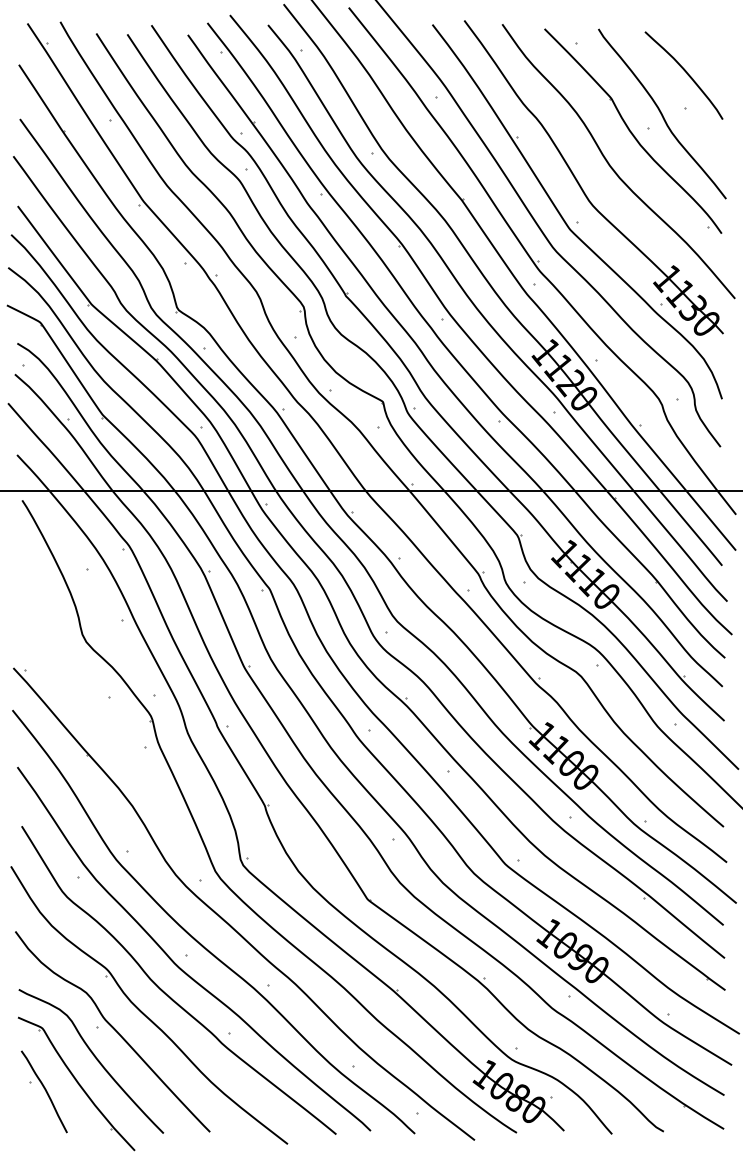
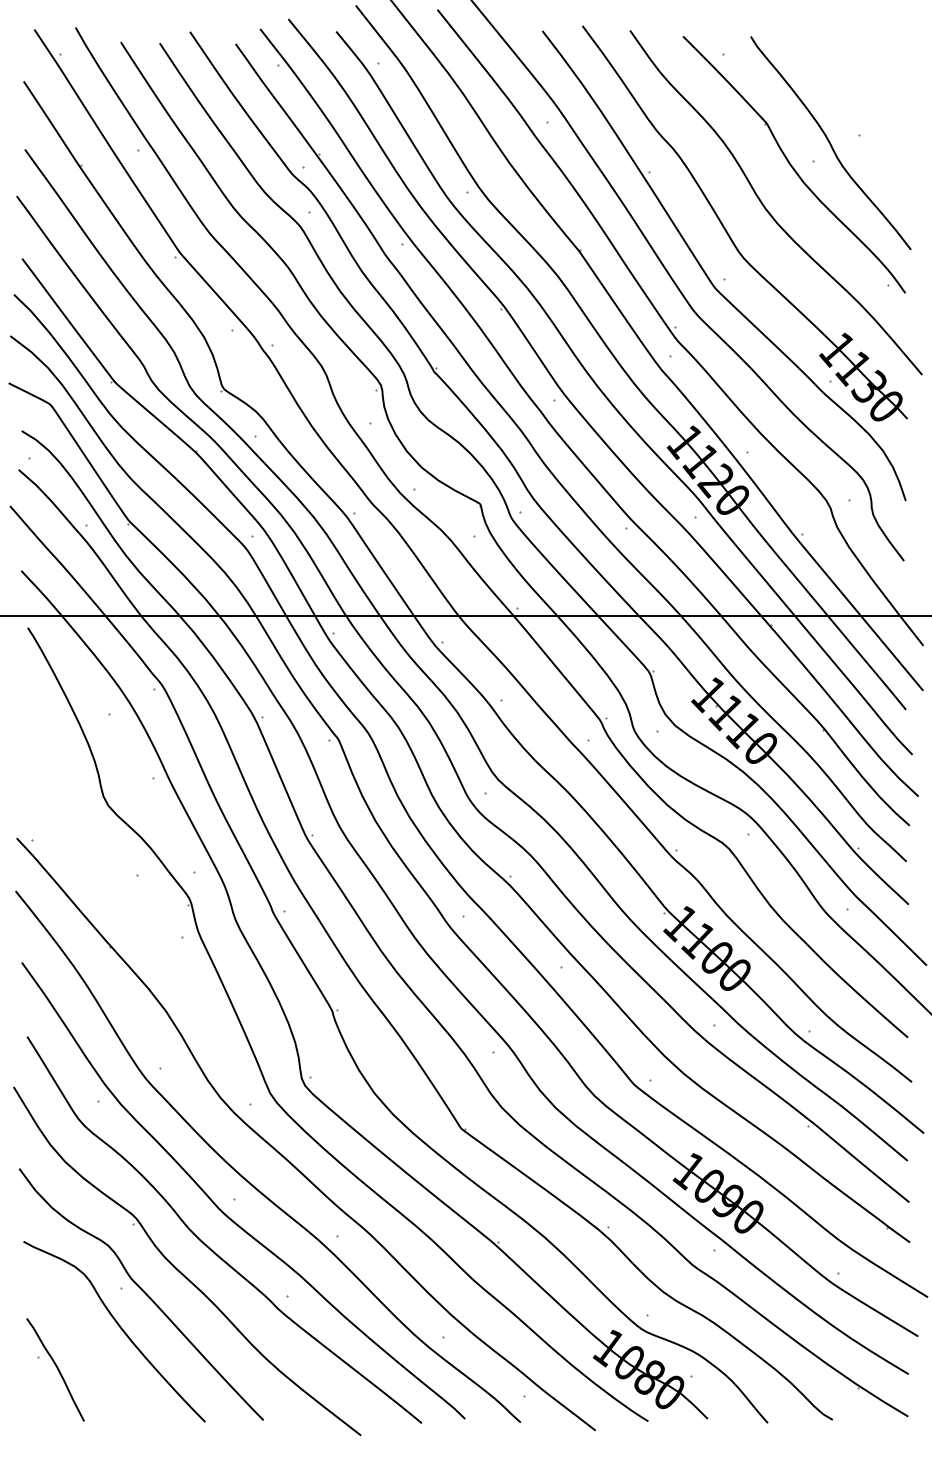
curve: (685, 72) -> (859, 91), removed
part: (76, 1083) -> (95, 1359), removed

